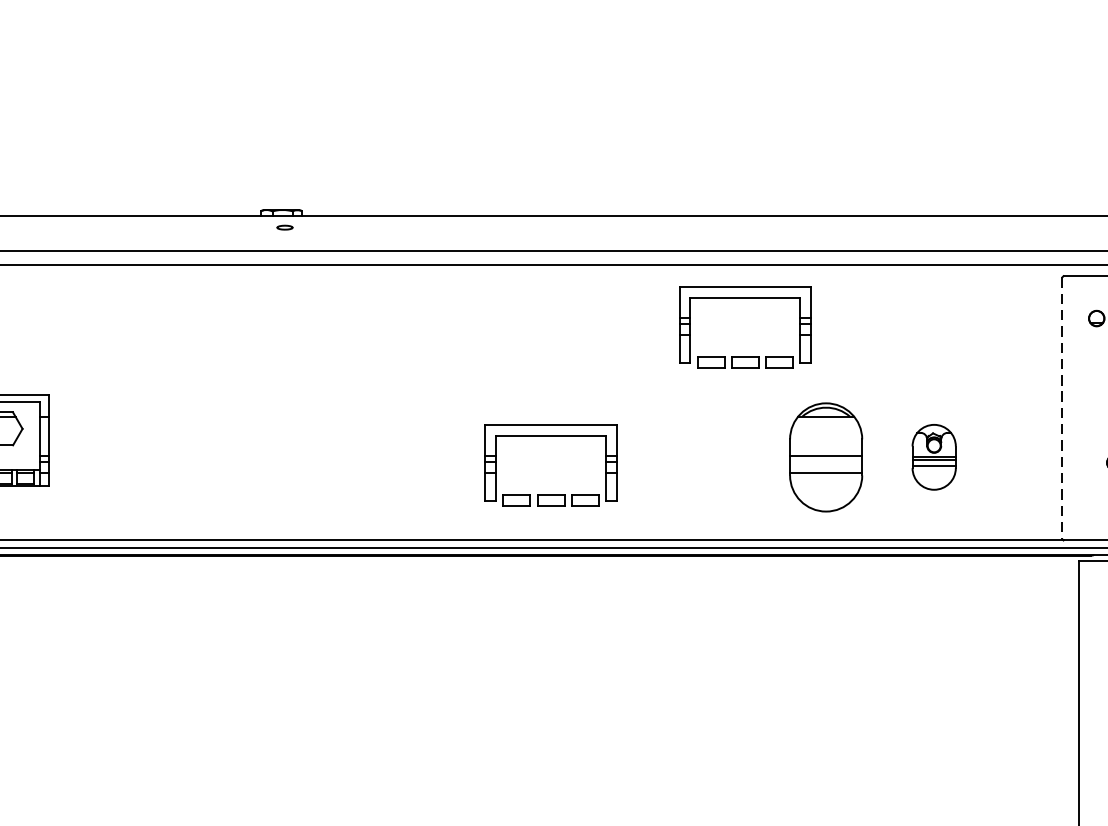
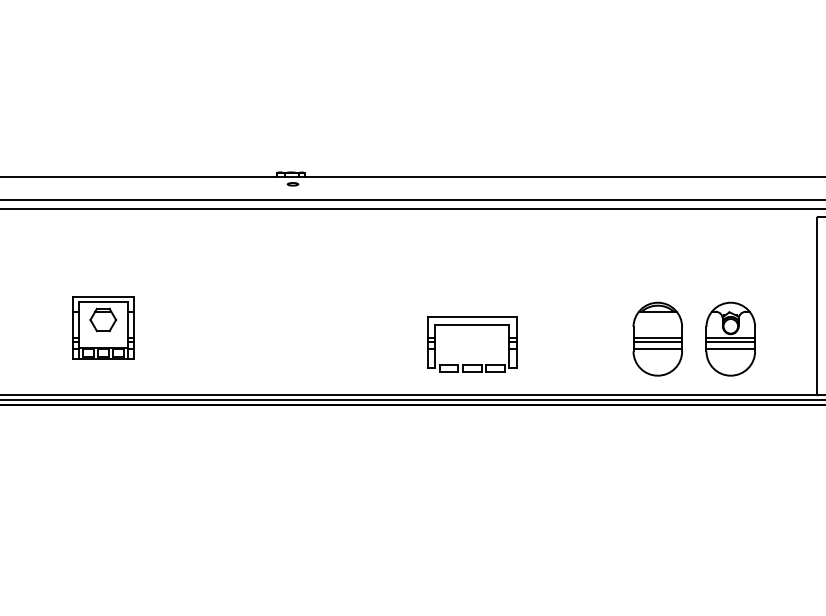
part: (745, 299) -> (603, 232), removed
line: (1062, 408) -> (817, 306), dashed -> solid
part: (933, 456) -> (730, 338), size x1.67
line: (825, 462) -> (657, 342), added

